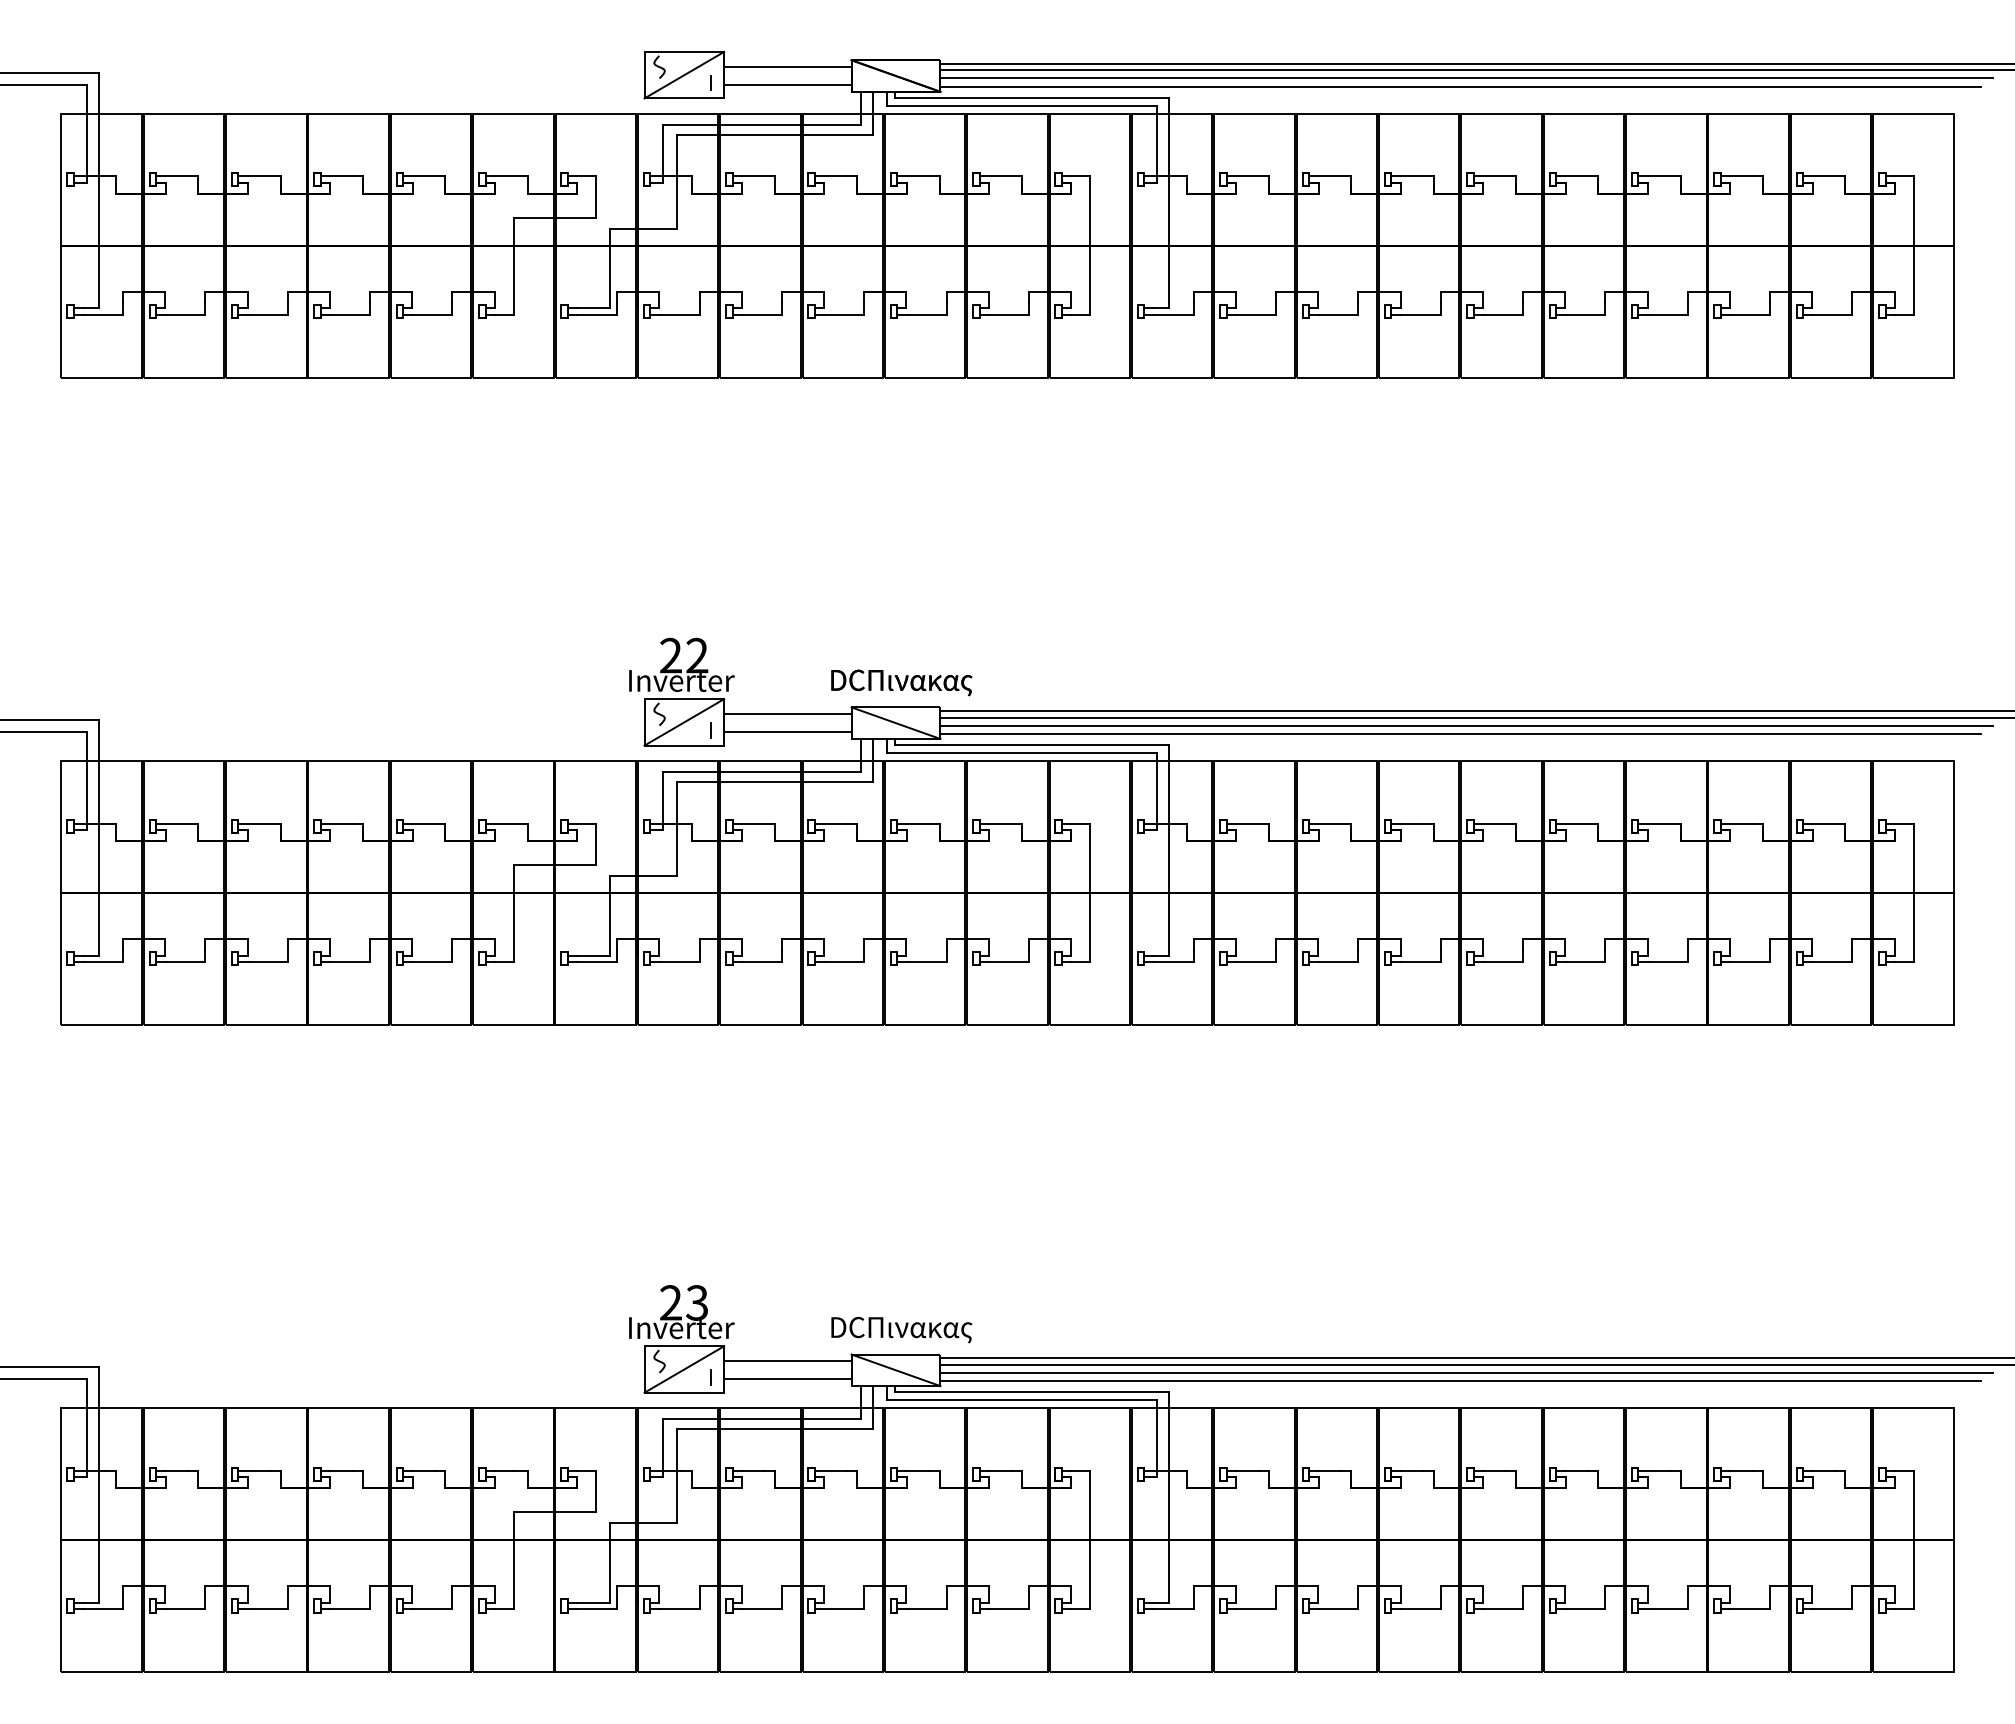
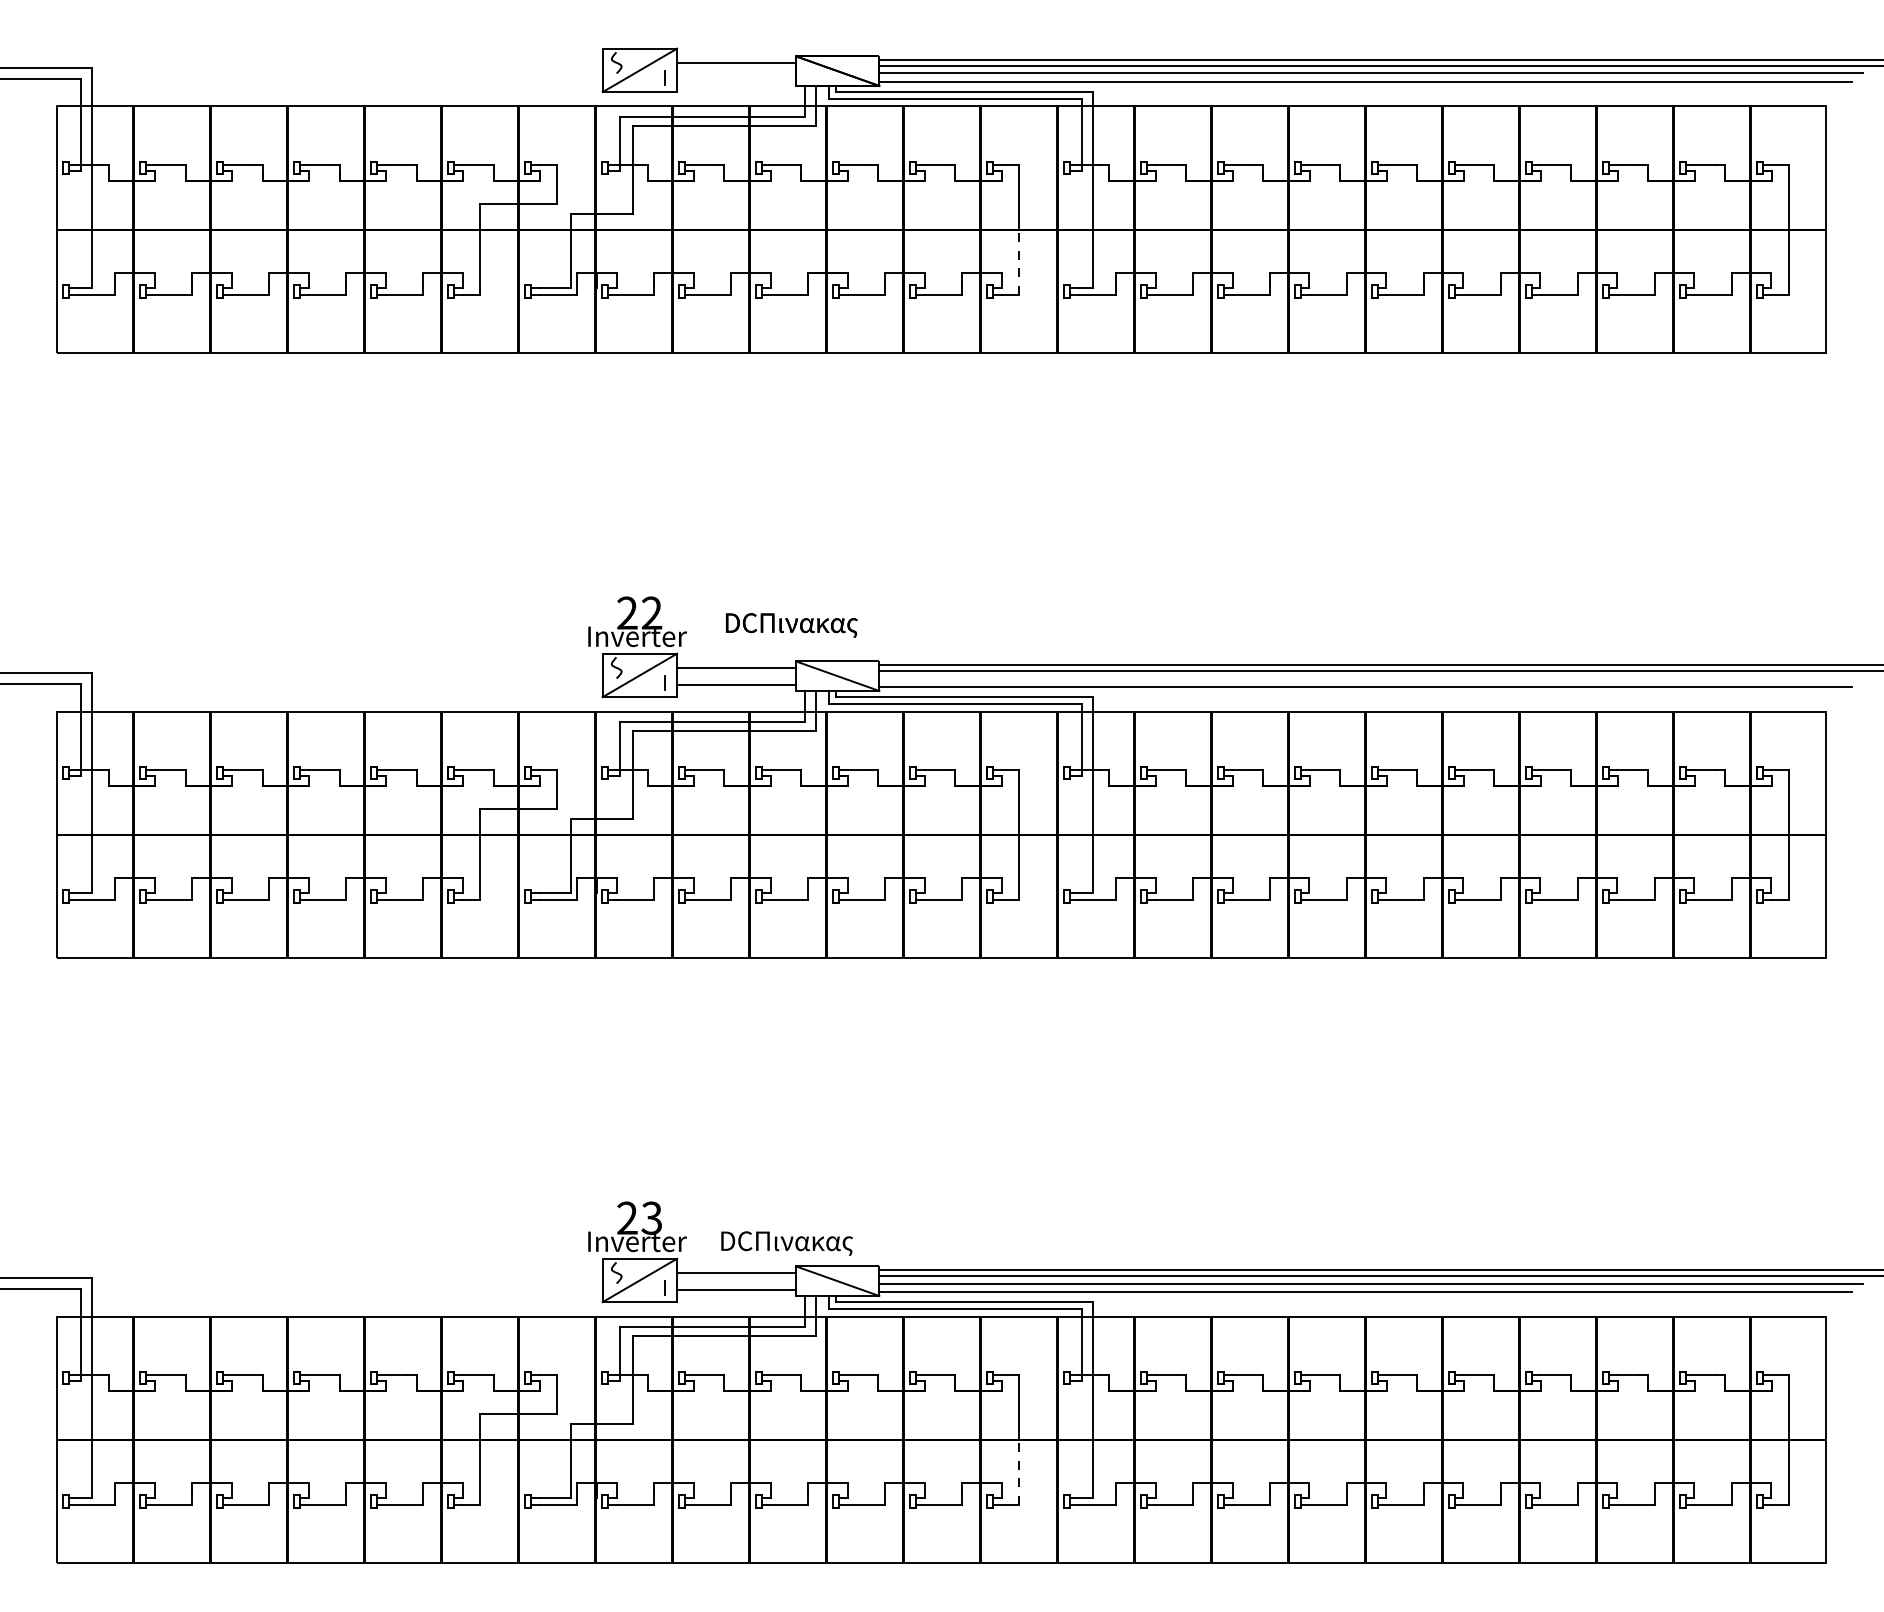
line: (787, 85) -> (736, 80), removed
line: (1090, 280) -> (1019, 262), solid -> dashed
text: (901, 682) -> (791, 625), moved
line: (1466, 725) -> (1371, 678), removed
text: (901, 1330) -> (786, 1244), moved
line: (1090, 1574) -> (1019, 1472), solid -> dashed

